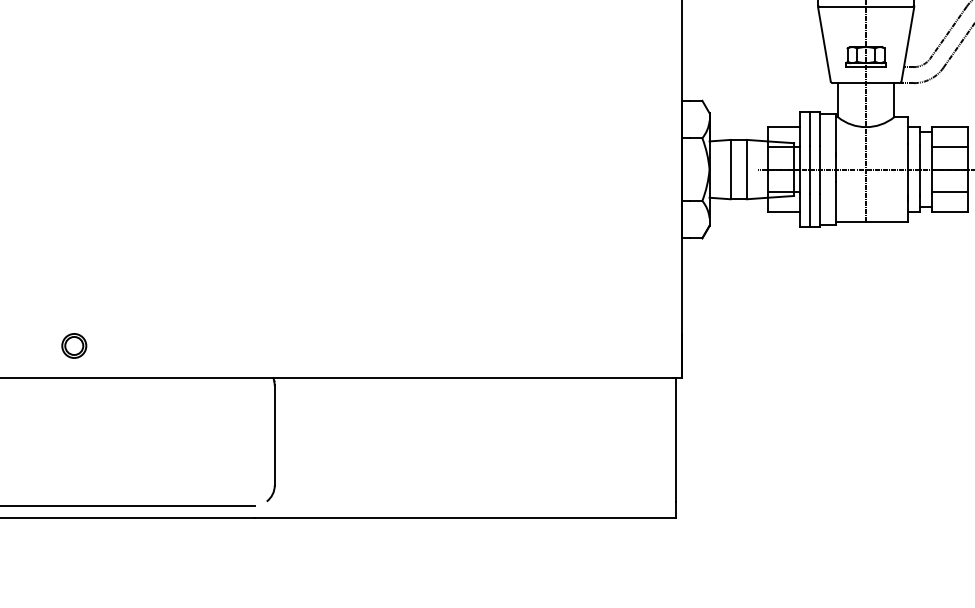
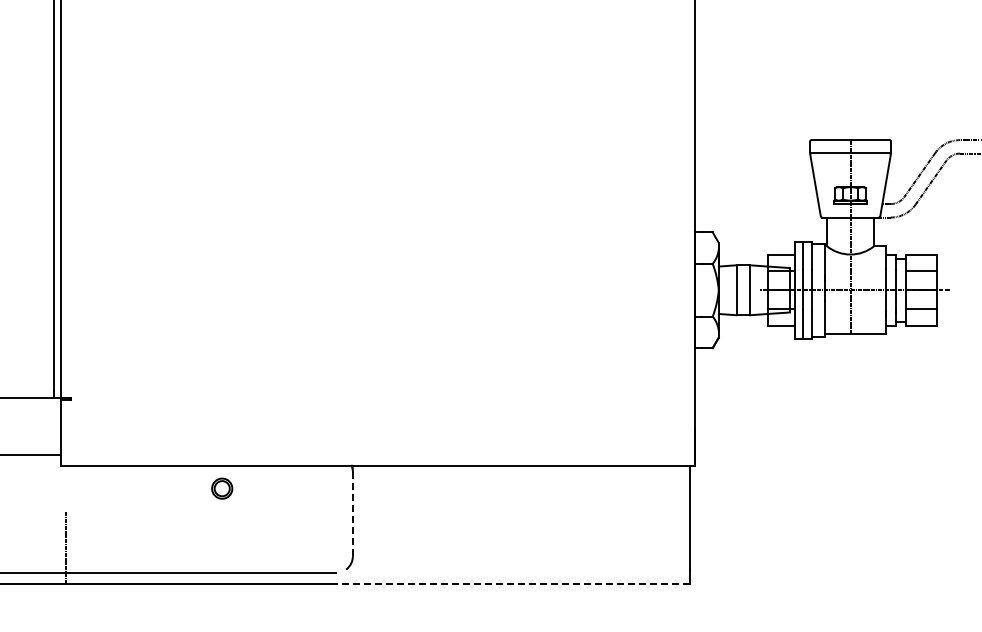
part: (74, 345) -> (222, 488), moved
line: (274, 436) -> (352, 514), solid -> dashed
line: (464, 518) -> (512, 583), solid -> dashed

